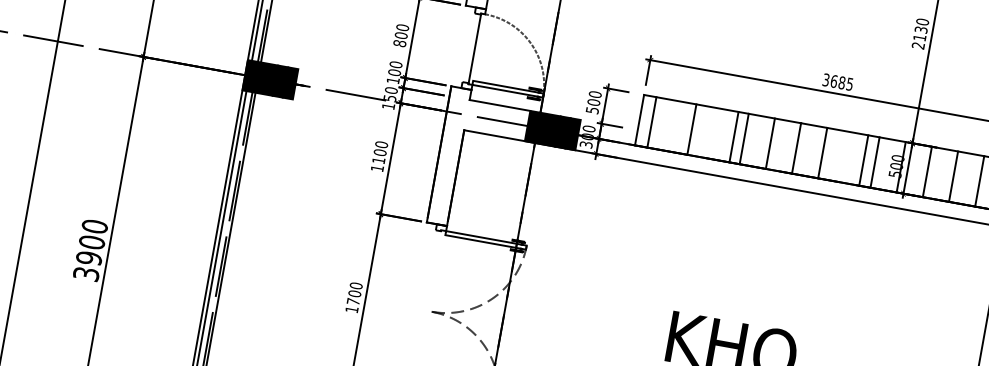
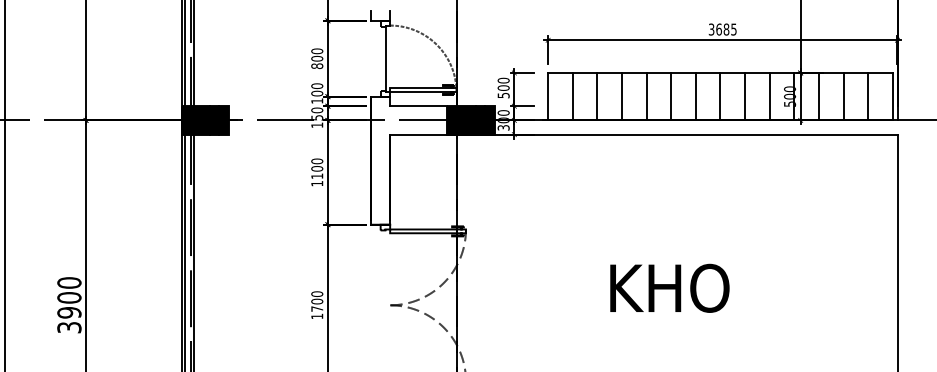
line: (651, 122) -> (572, 96), moved
line: (734, 137) -> (622, 96), moved
line: (864, 160) -> (745, 96), moved

